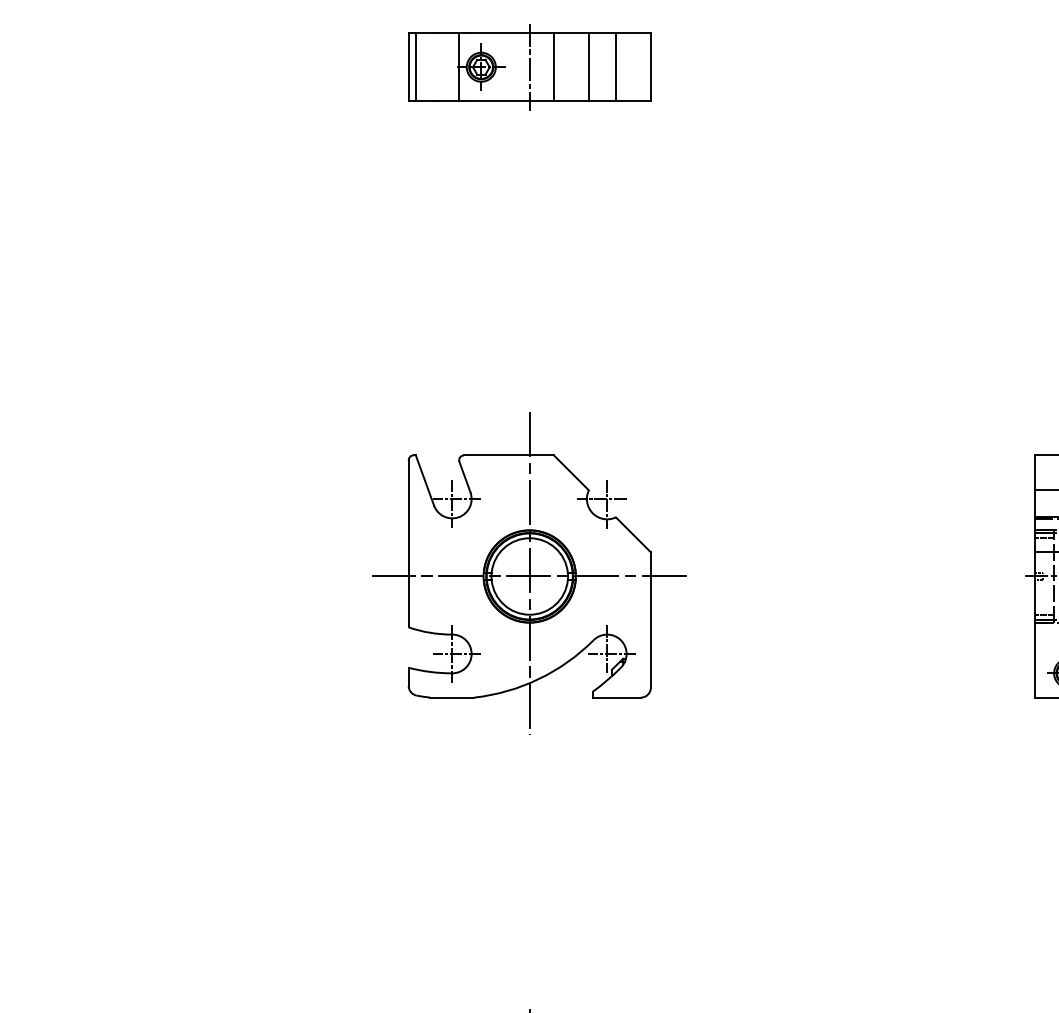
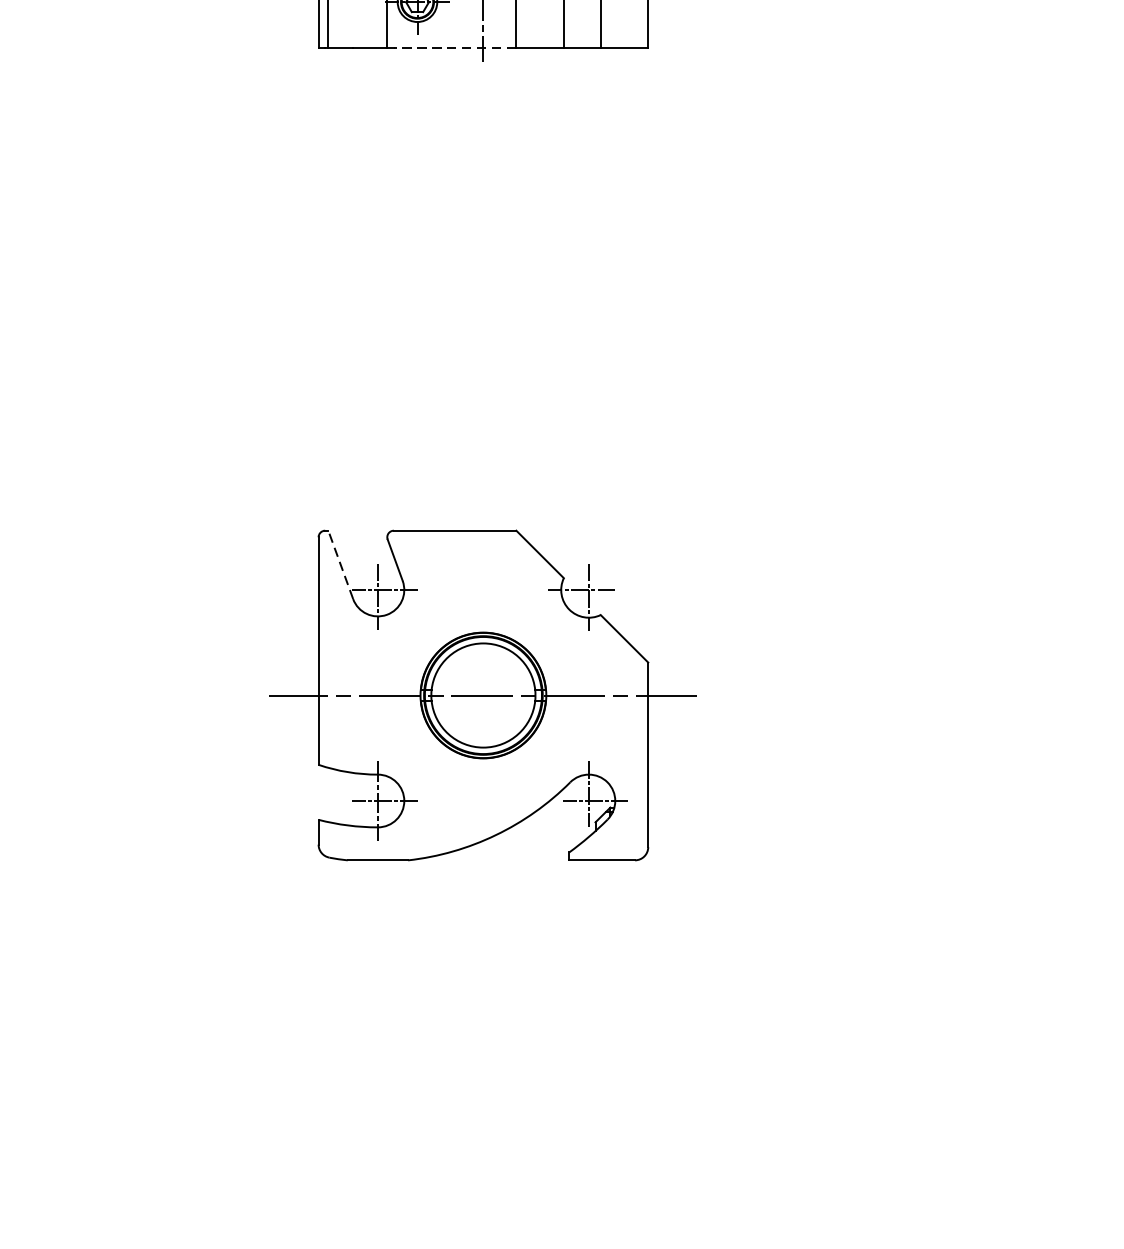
line: (508, 101) -> (454, 48), solid -> dashed
line: (424, 480) -> (340, 564), solid -> dashed
line: (529, 573) -> (483, 691), removed

